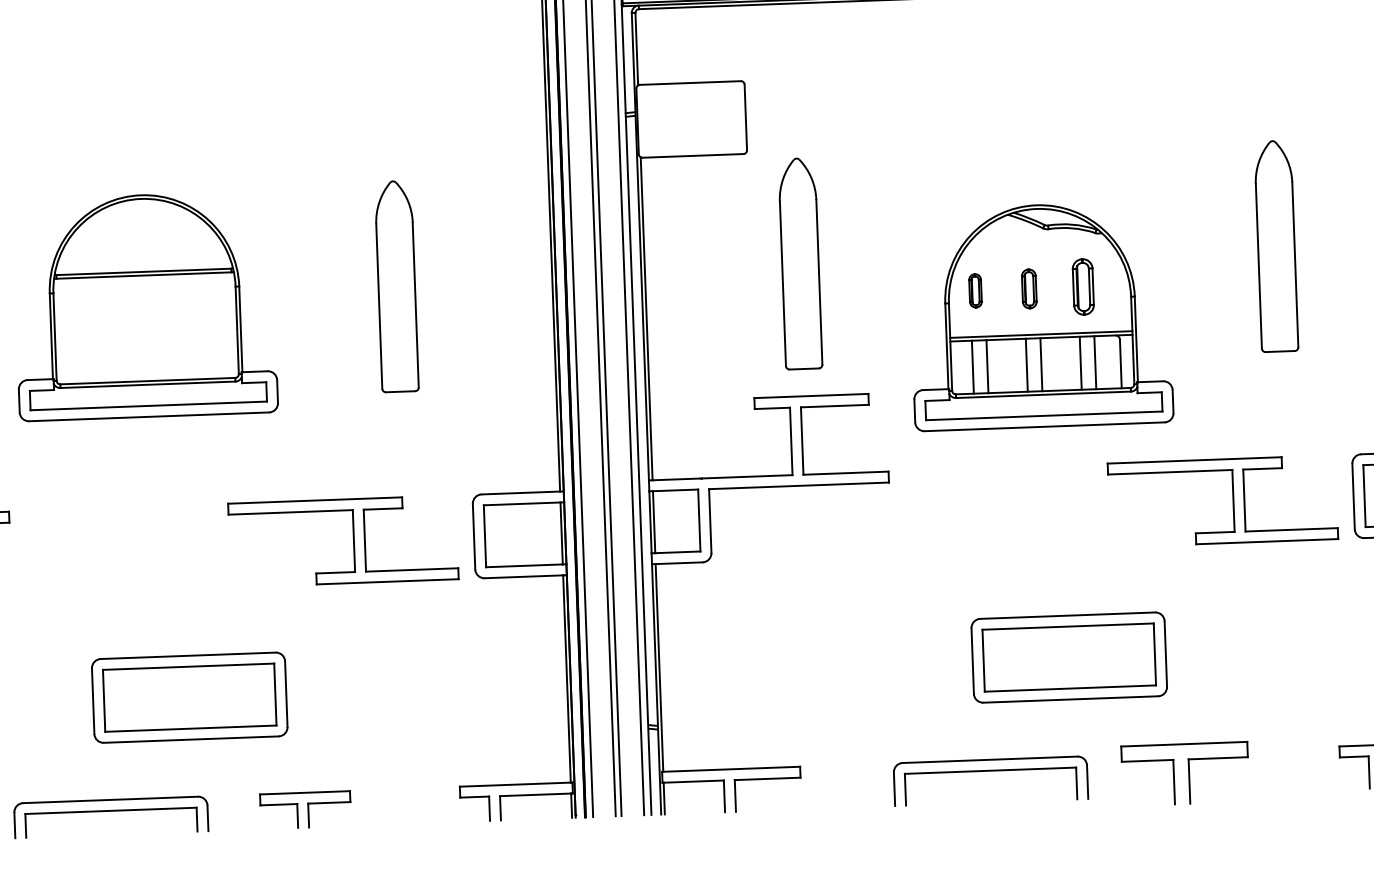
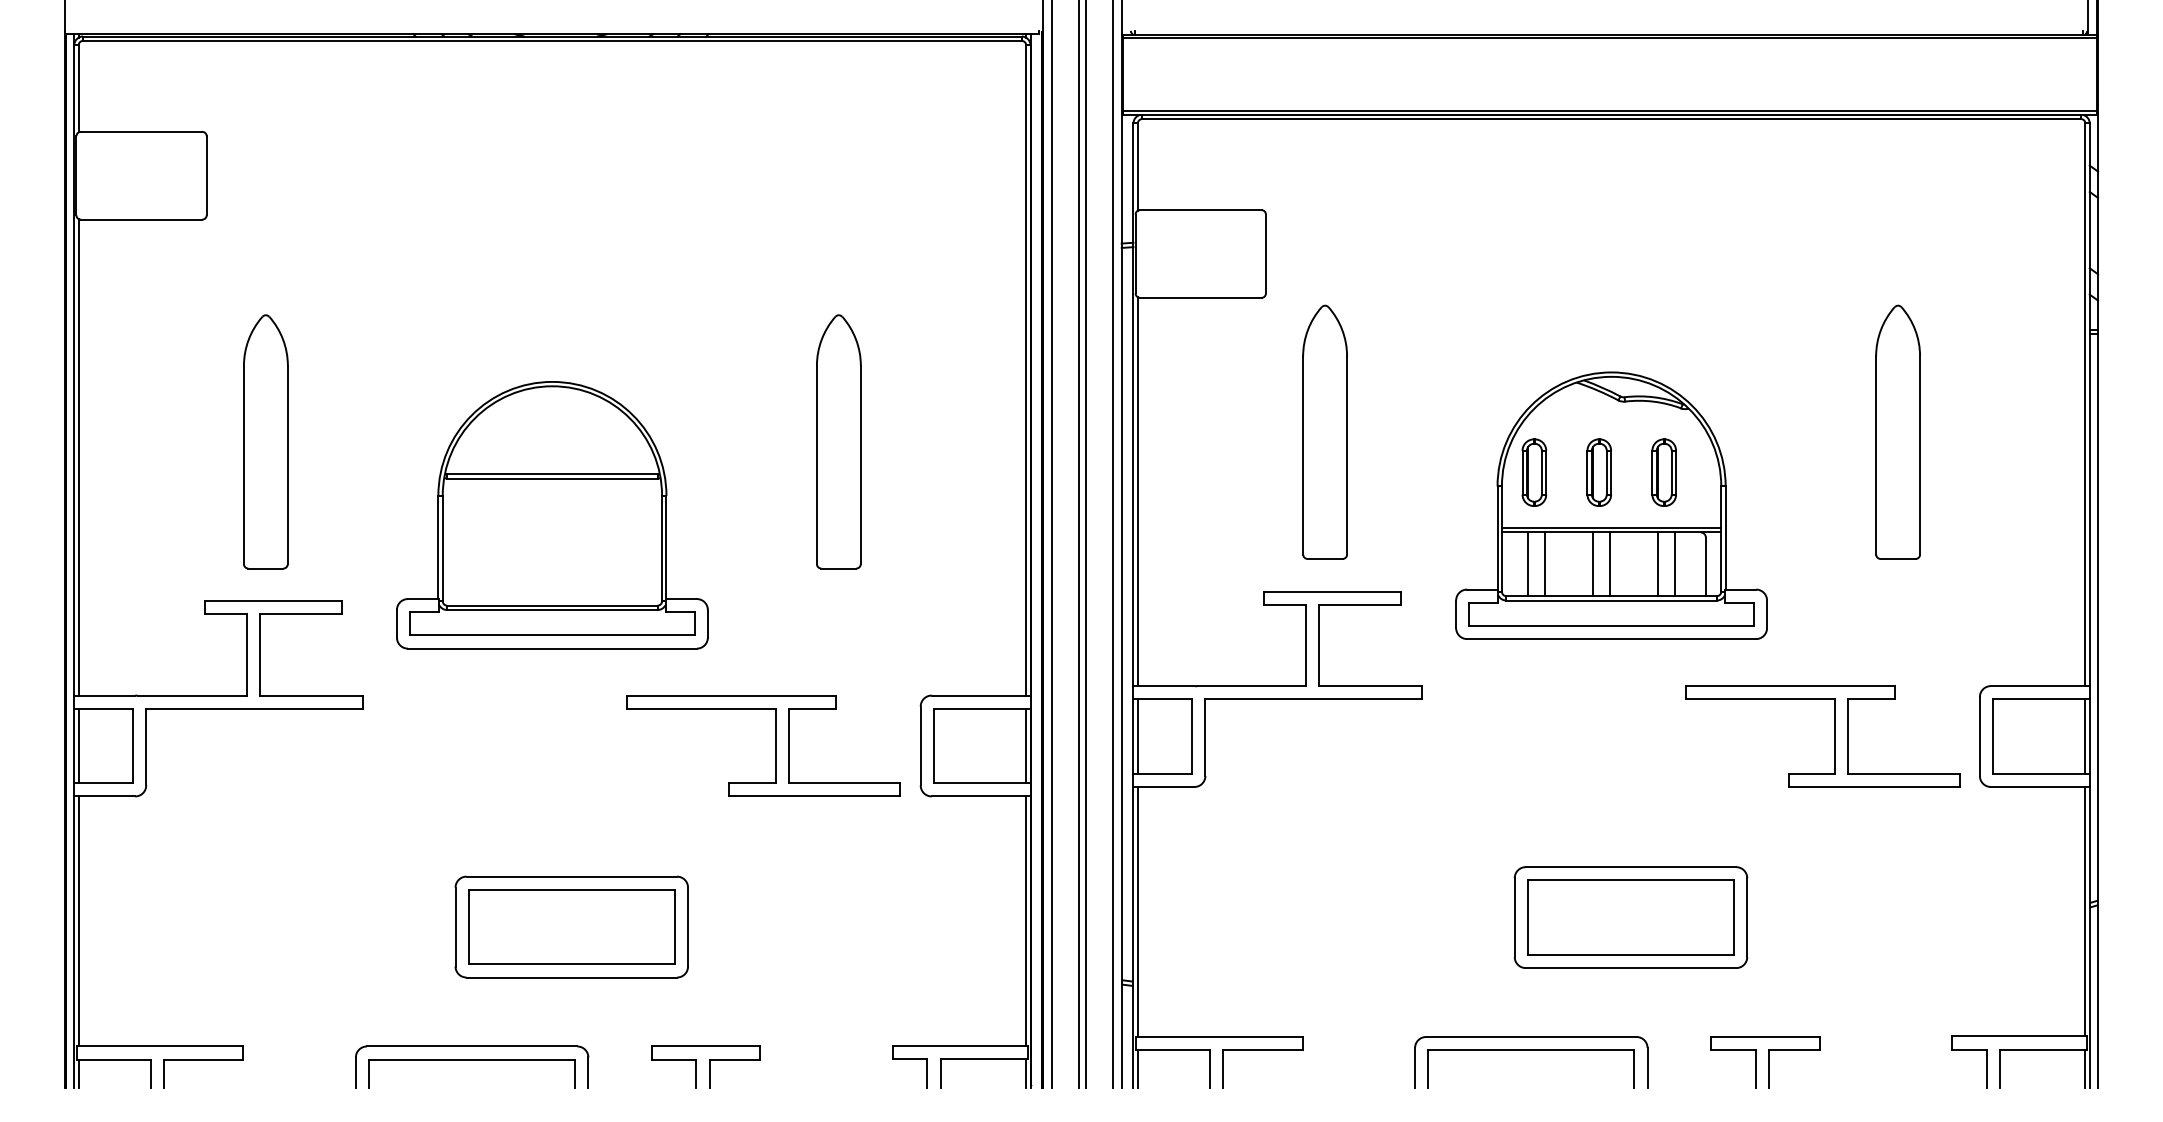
part: (1028, 288) -> (1598, 472), size x1.43
part: (975, 290) -> (1534, 472), size x1.67
part: (145, 306) -> (552, 515), moved
part: (1185, 773) -> (1765, 1062), size x0.71

